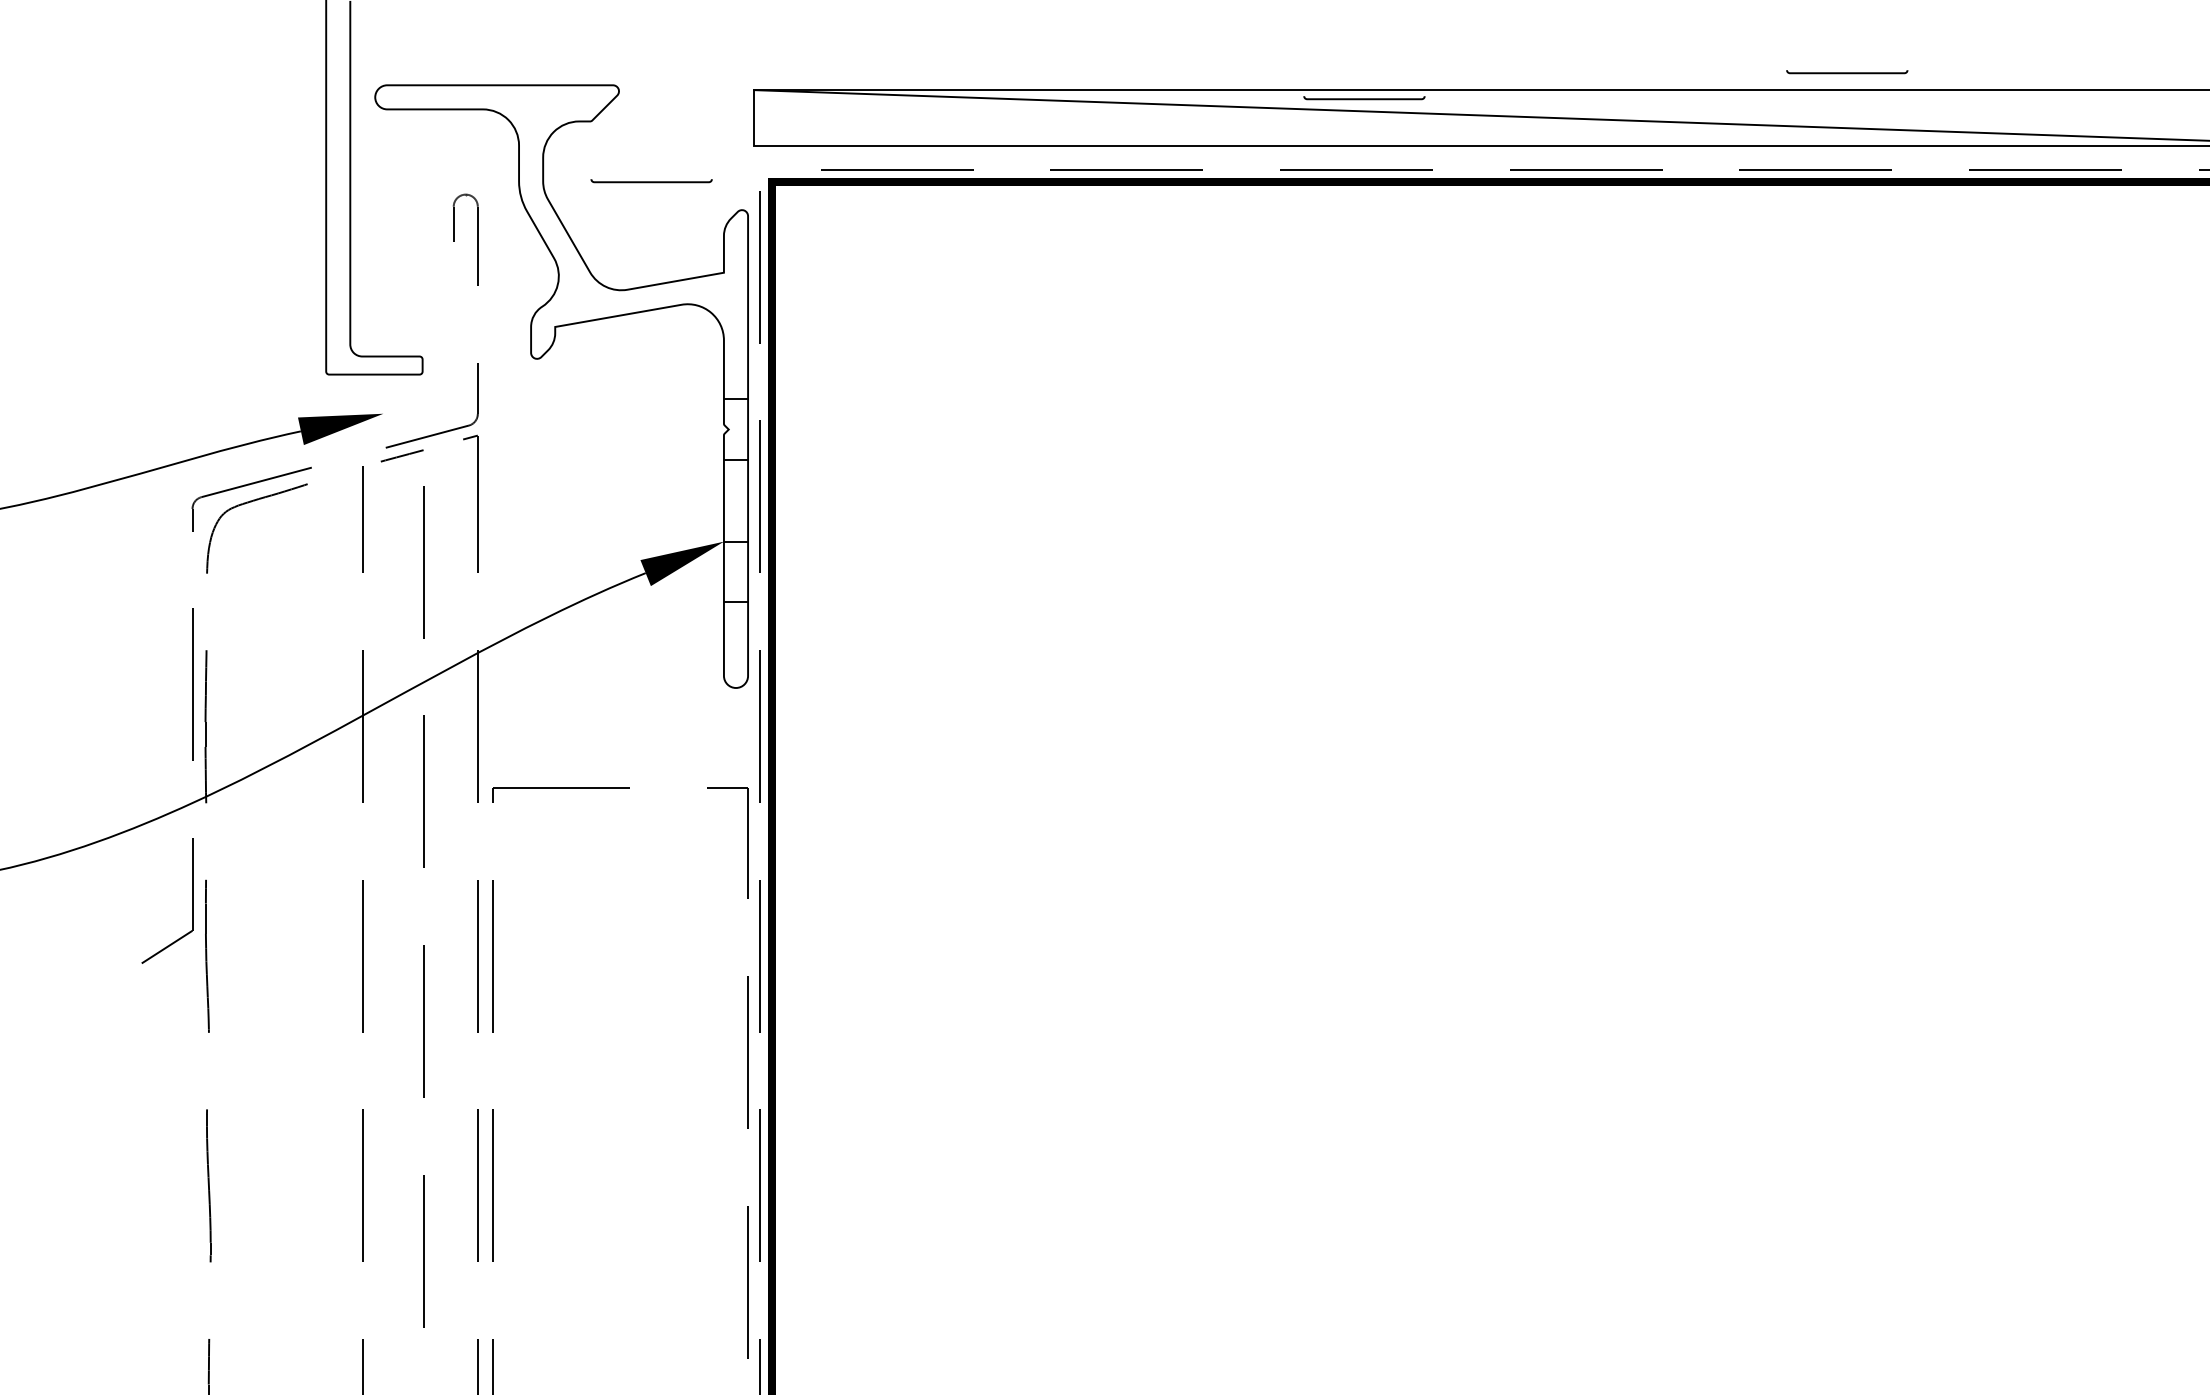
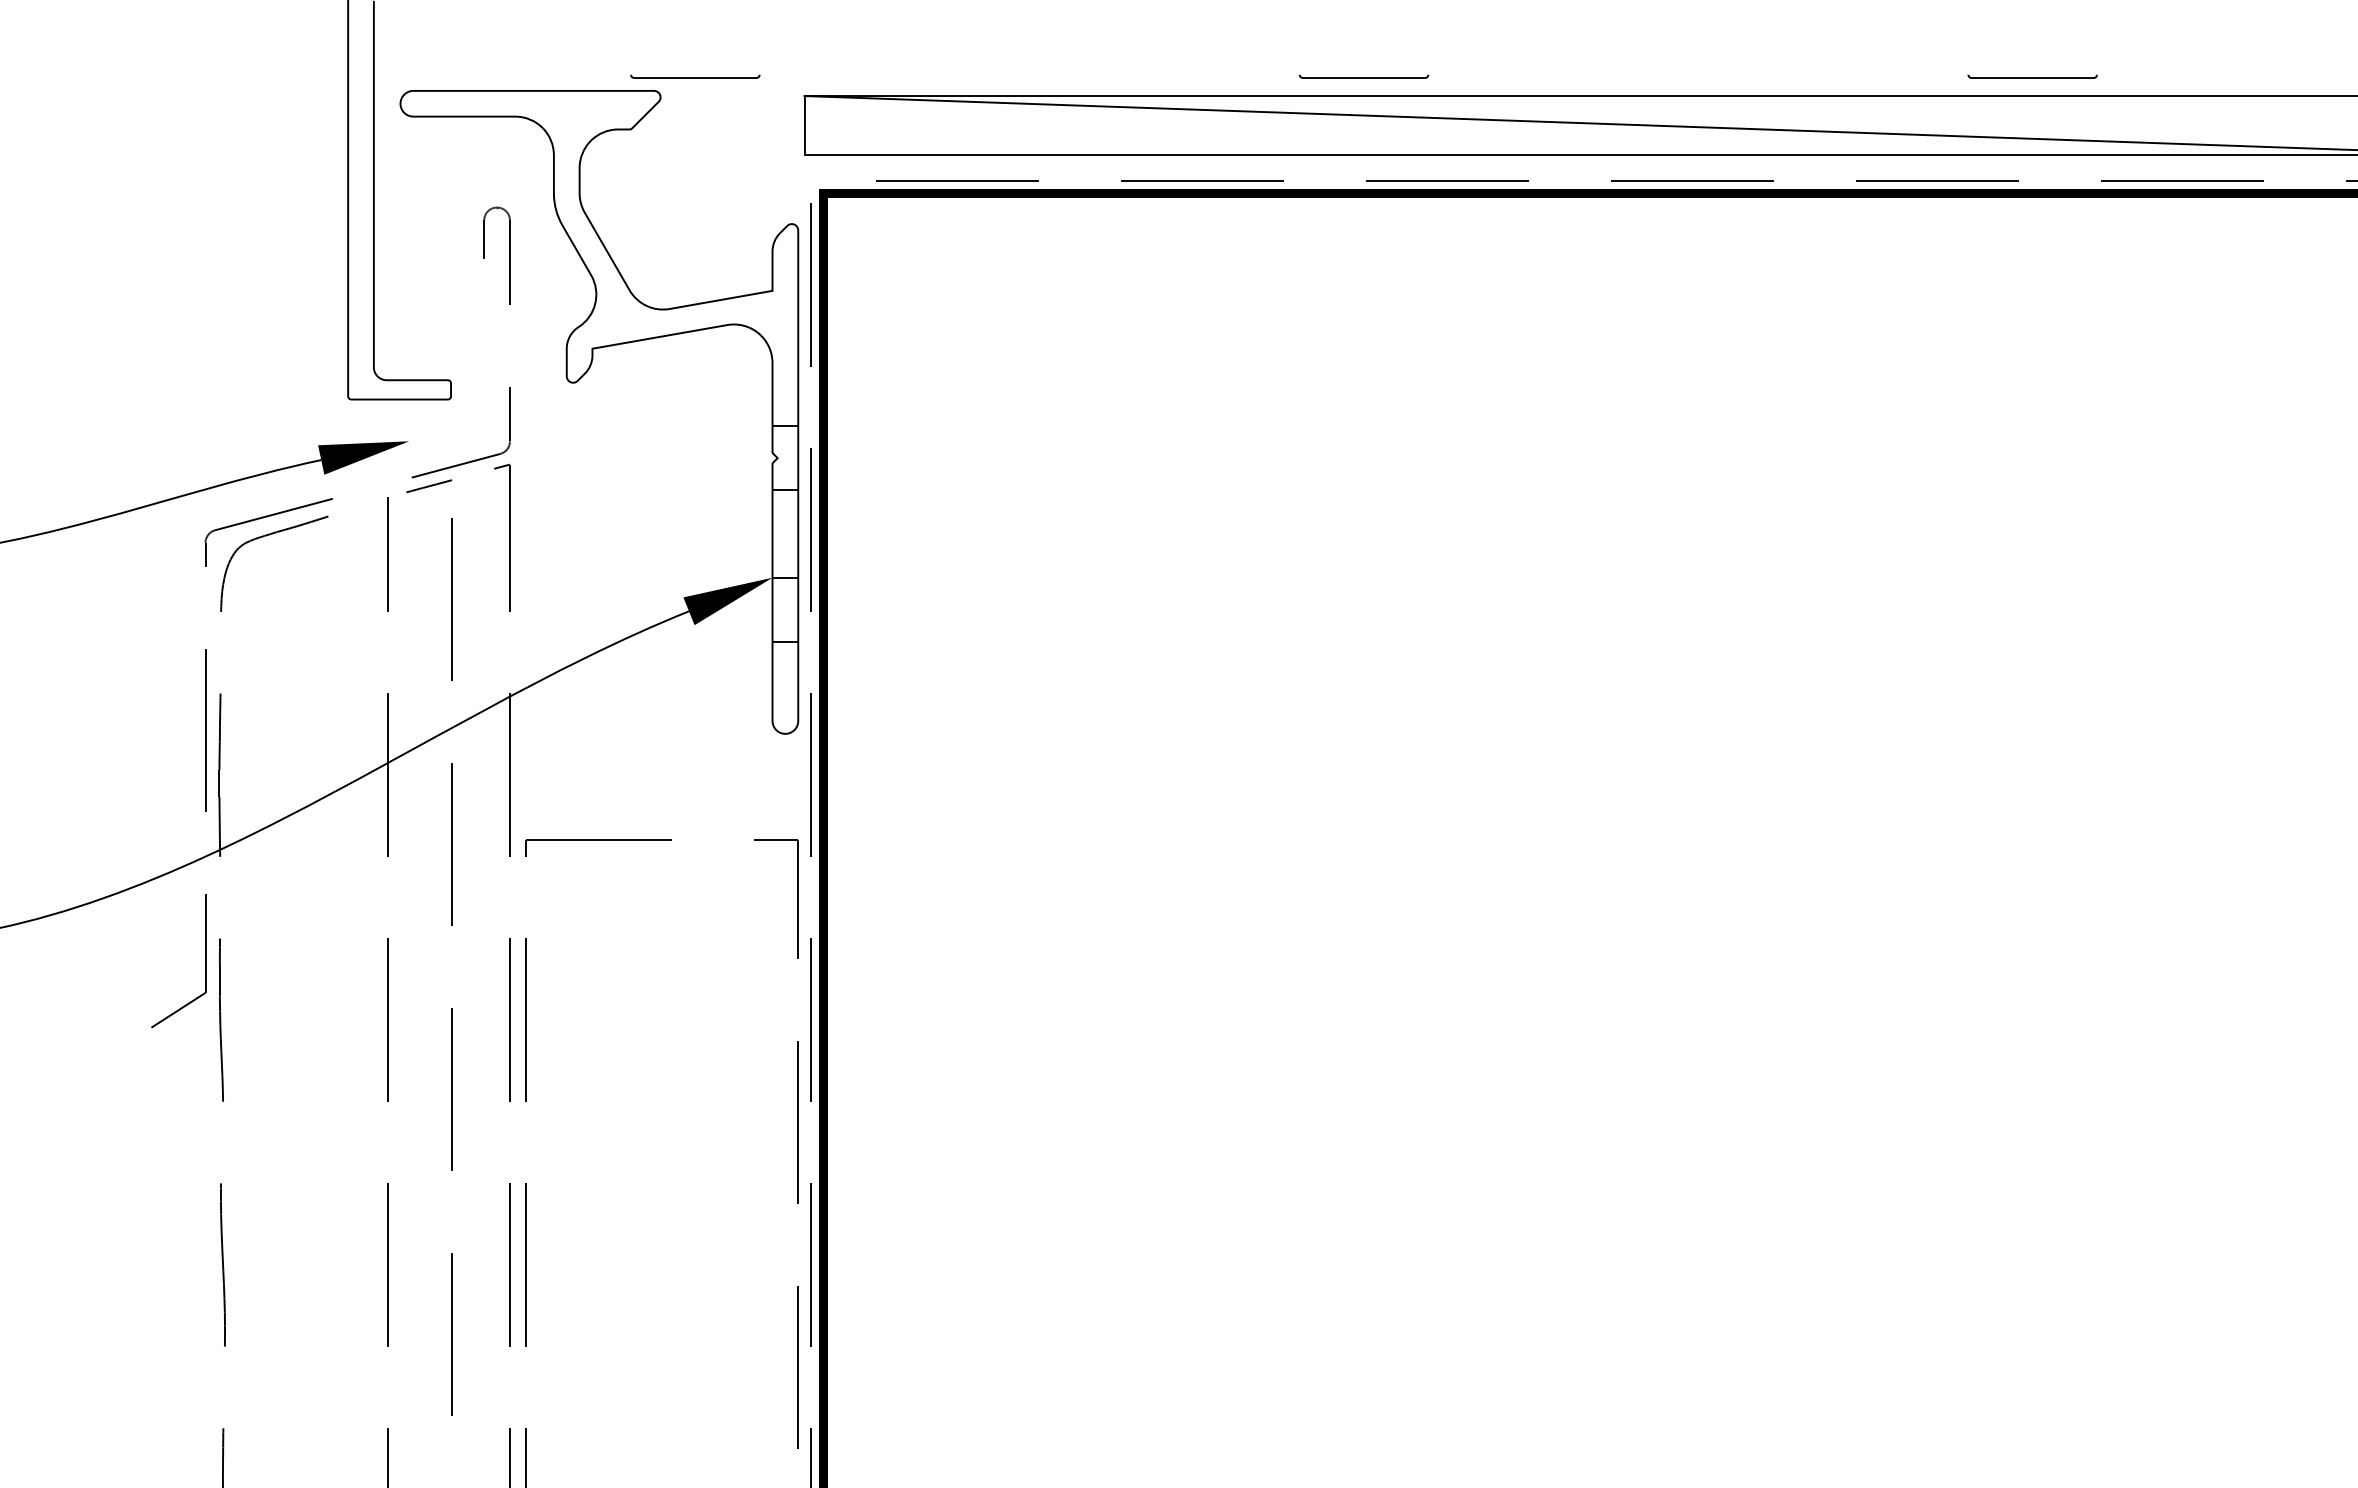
curve: (1847, 72) -> (2032, 77), moved
curve: (1364, 98) -> (1364, 77), moved
curve: (651, 181) -> (695, 77), moved

